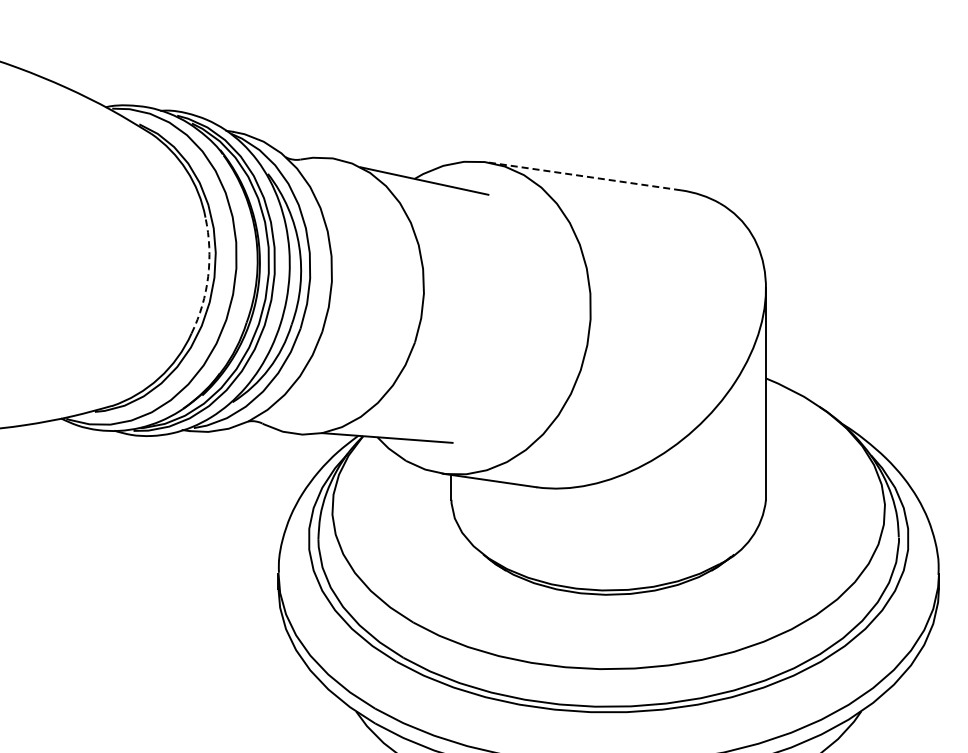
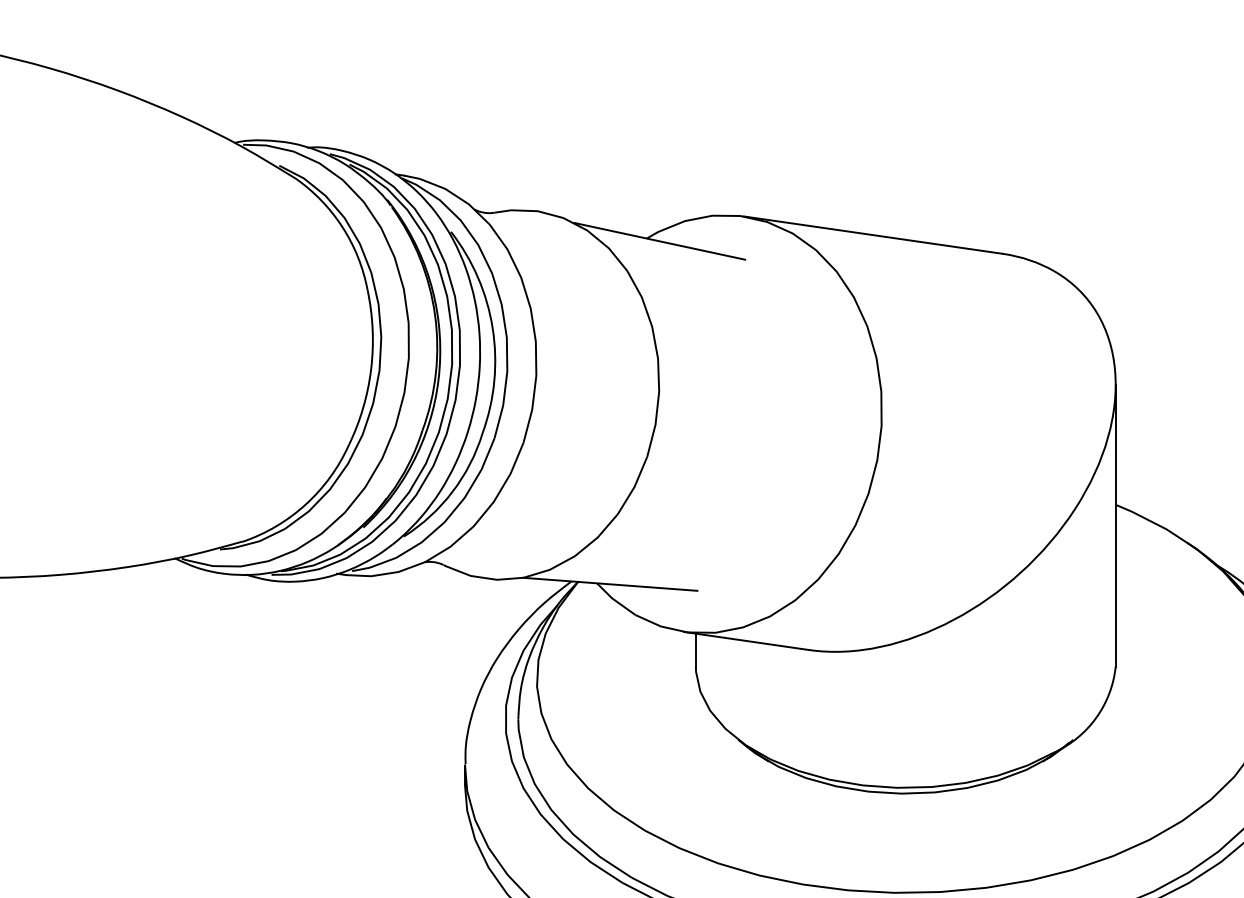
line: (584, 176) -> (873, 235), dashed -> solid
arc: (208, 276) -> (371, 368), dashed -> solid

